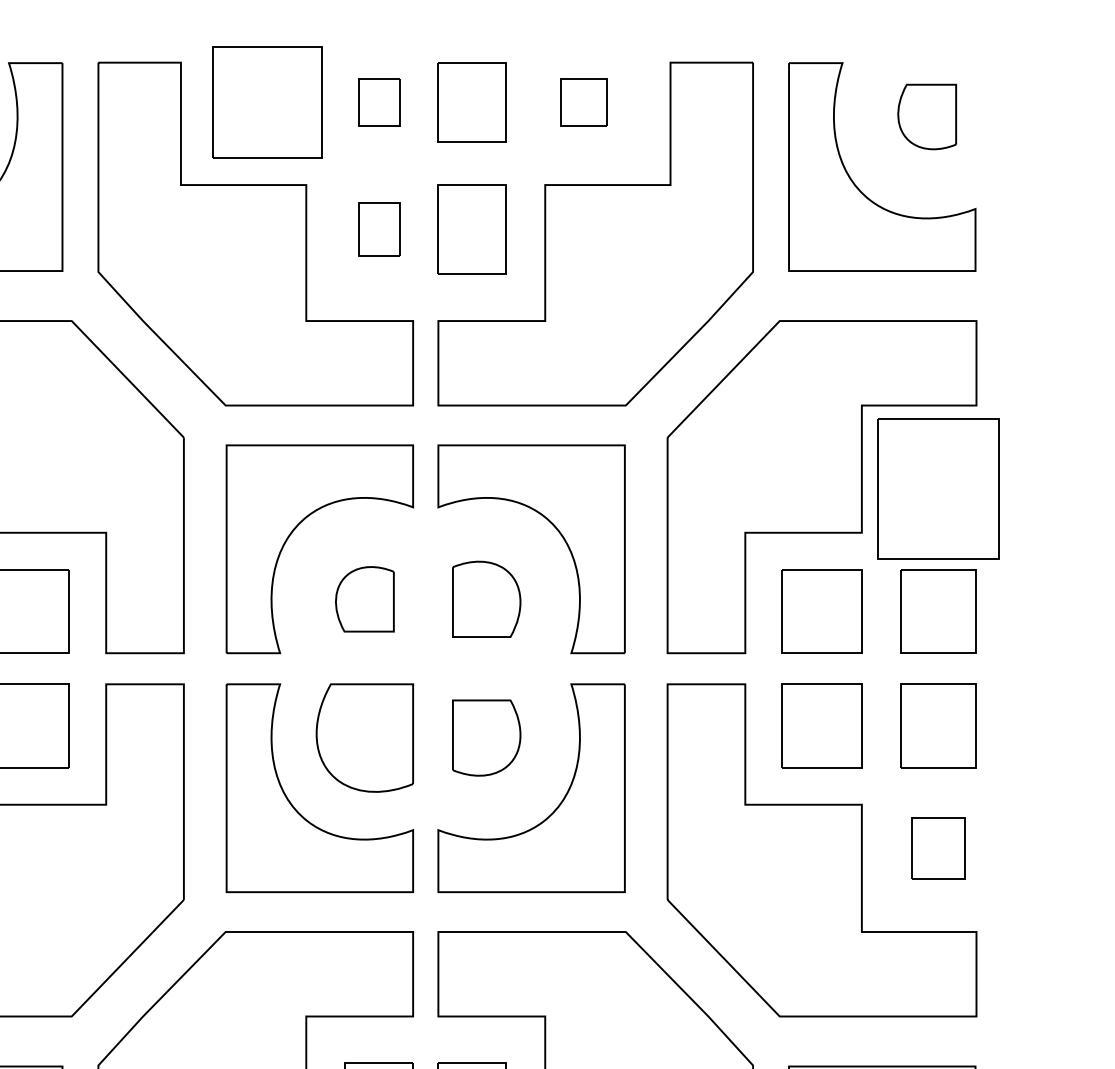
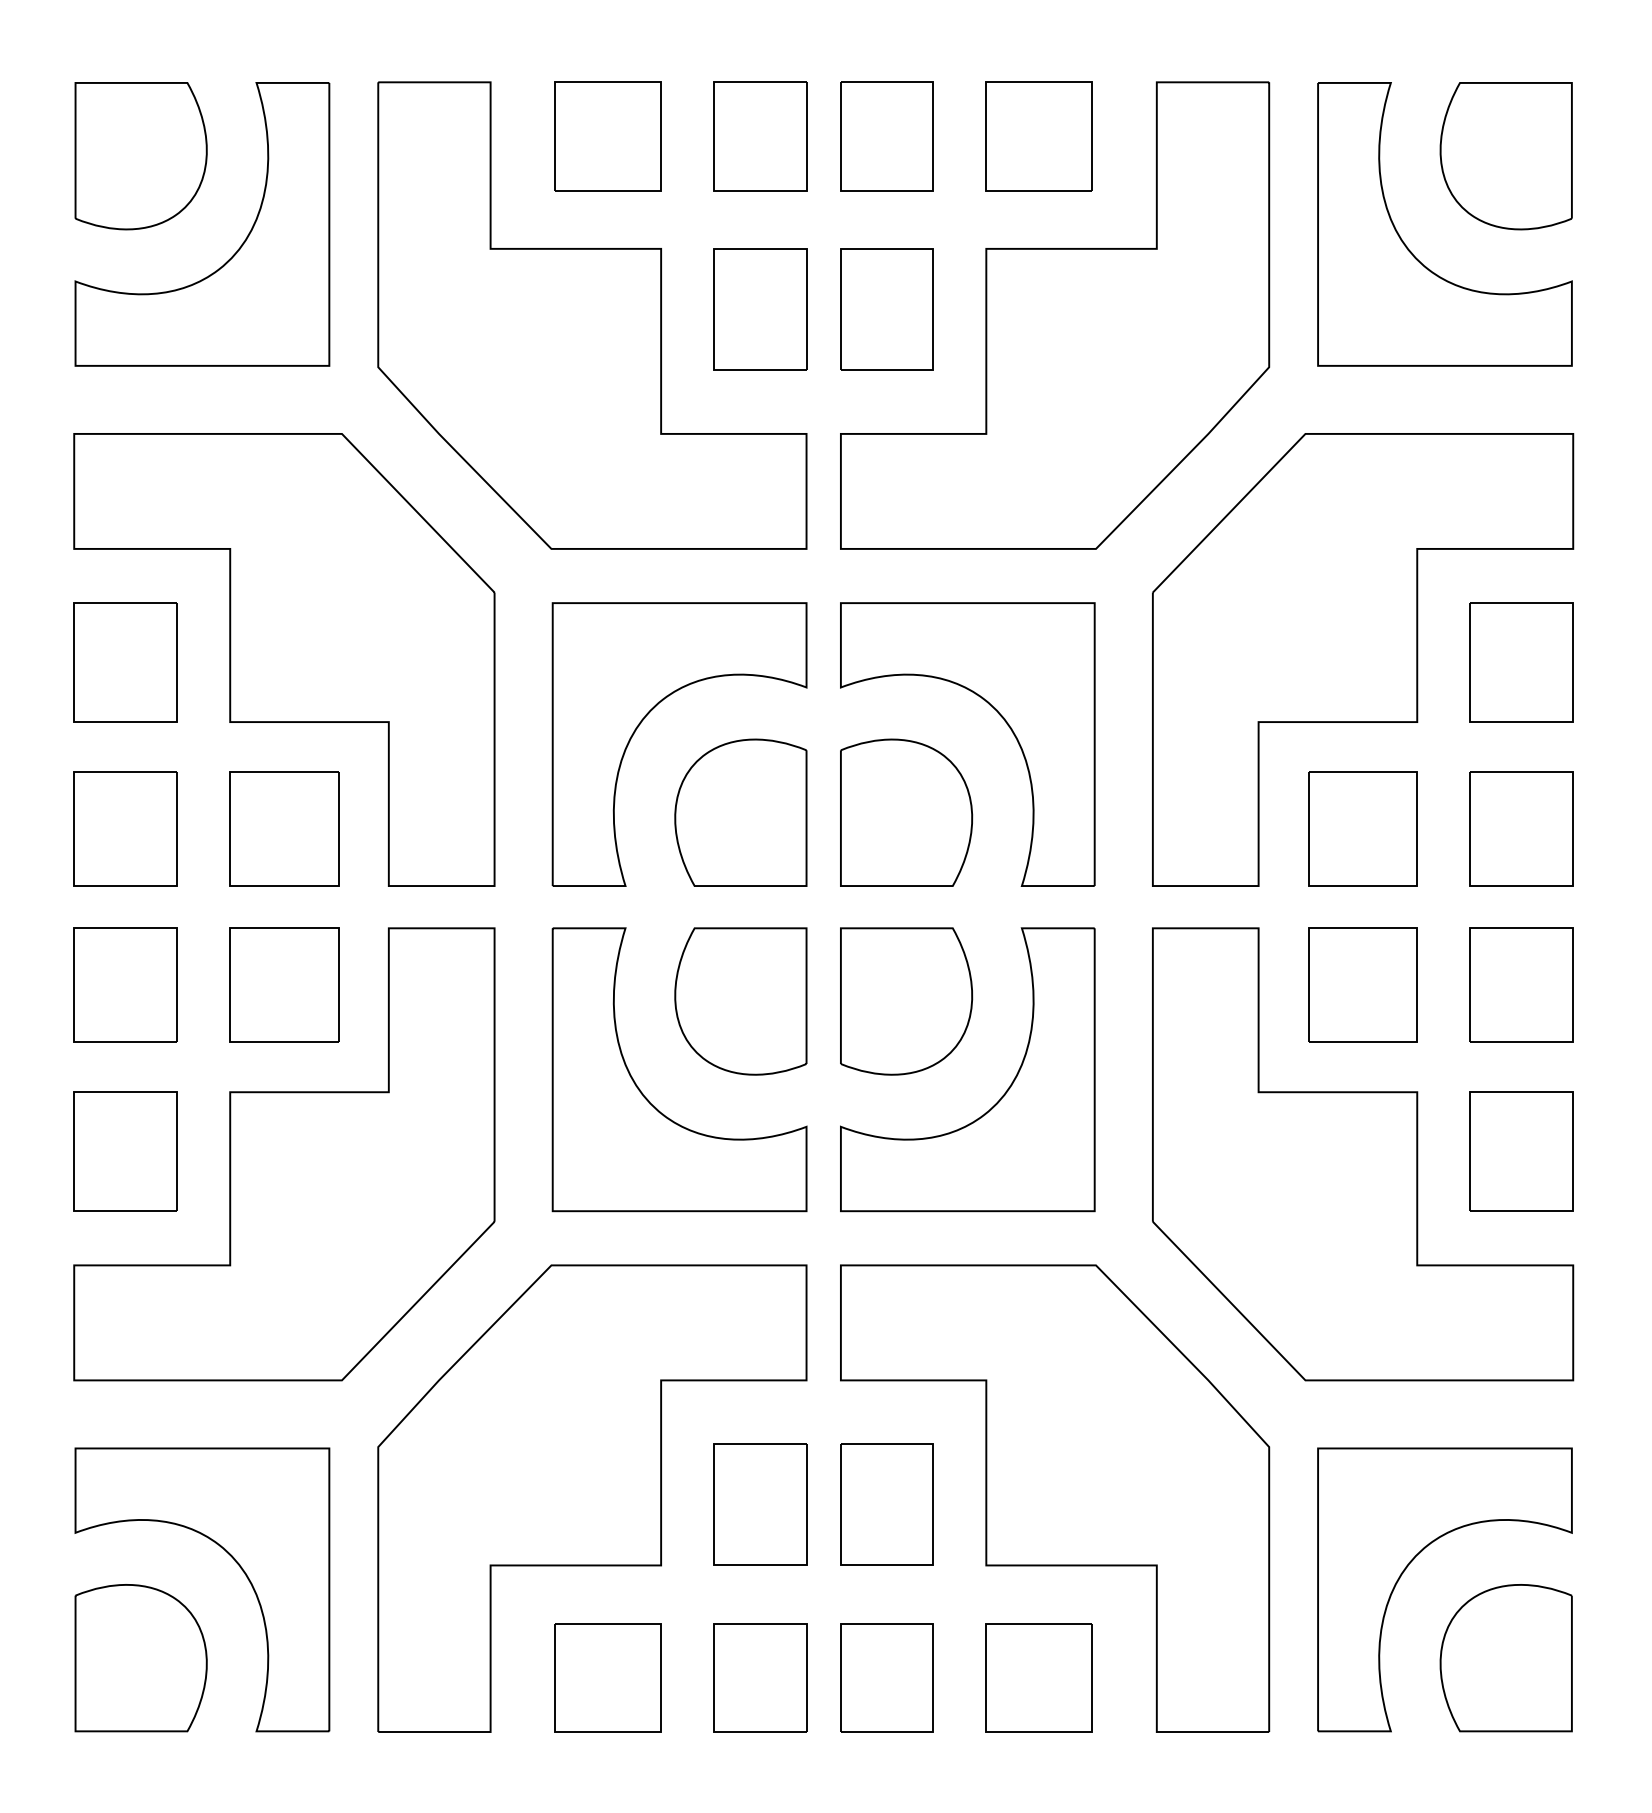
part: (266, 102) -> (607, 136), size x0.71
part: (379, 102) -> (760, 136), size x1.67
part: (583, 102) -> (1038, 136), size x1.67
part: (926, 117) -> (1505, 156), size x1.67
part: (379, 229) -> (760, 309), size x1.67
part: (938, 488) -> (1521, 662), size x0.62
part: (364, 599) -> (740, 812), size x1.67
part: (486, 599) -> (906, 812), size x1.43
part: (486, 738) -> (906, 1001), size x1.43
part: (938, 848) -> (1521, 1151), size x1.43

